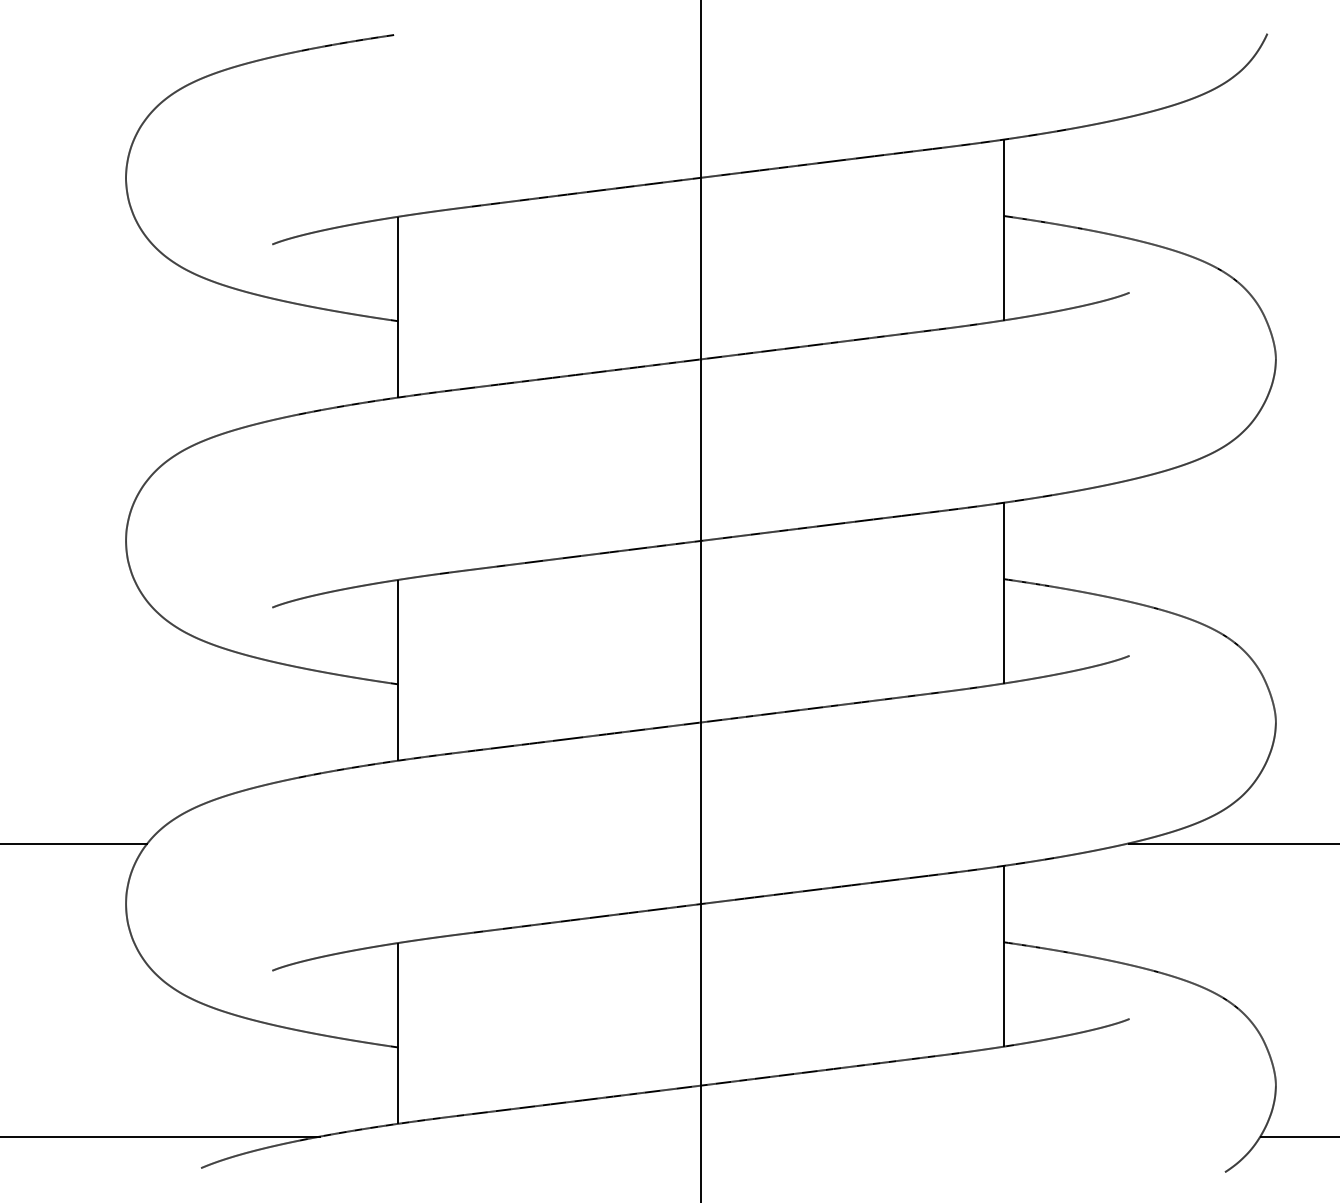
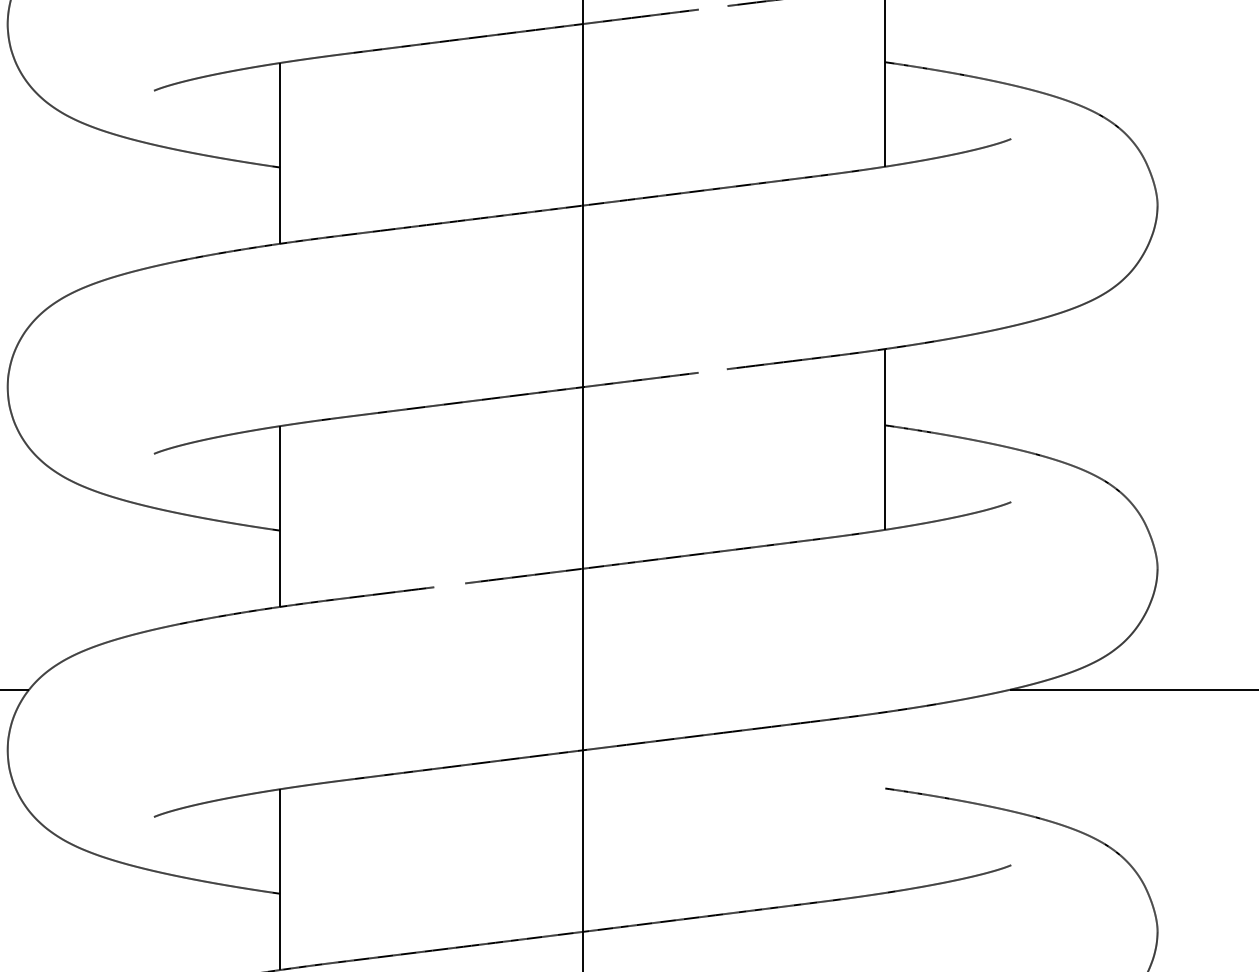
line: (831, 161) -> (713, 7), removed
line: (830, 524) -> (712, 370), removed
line: (567, 738) -> (449, 584), removed
line: (1003, 955) -> (885, 801), removed

